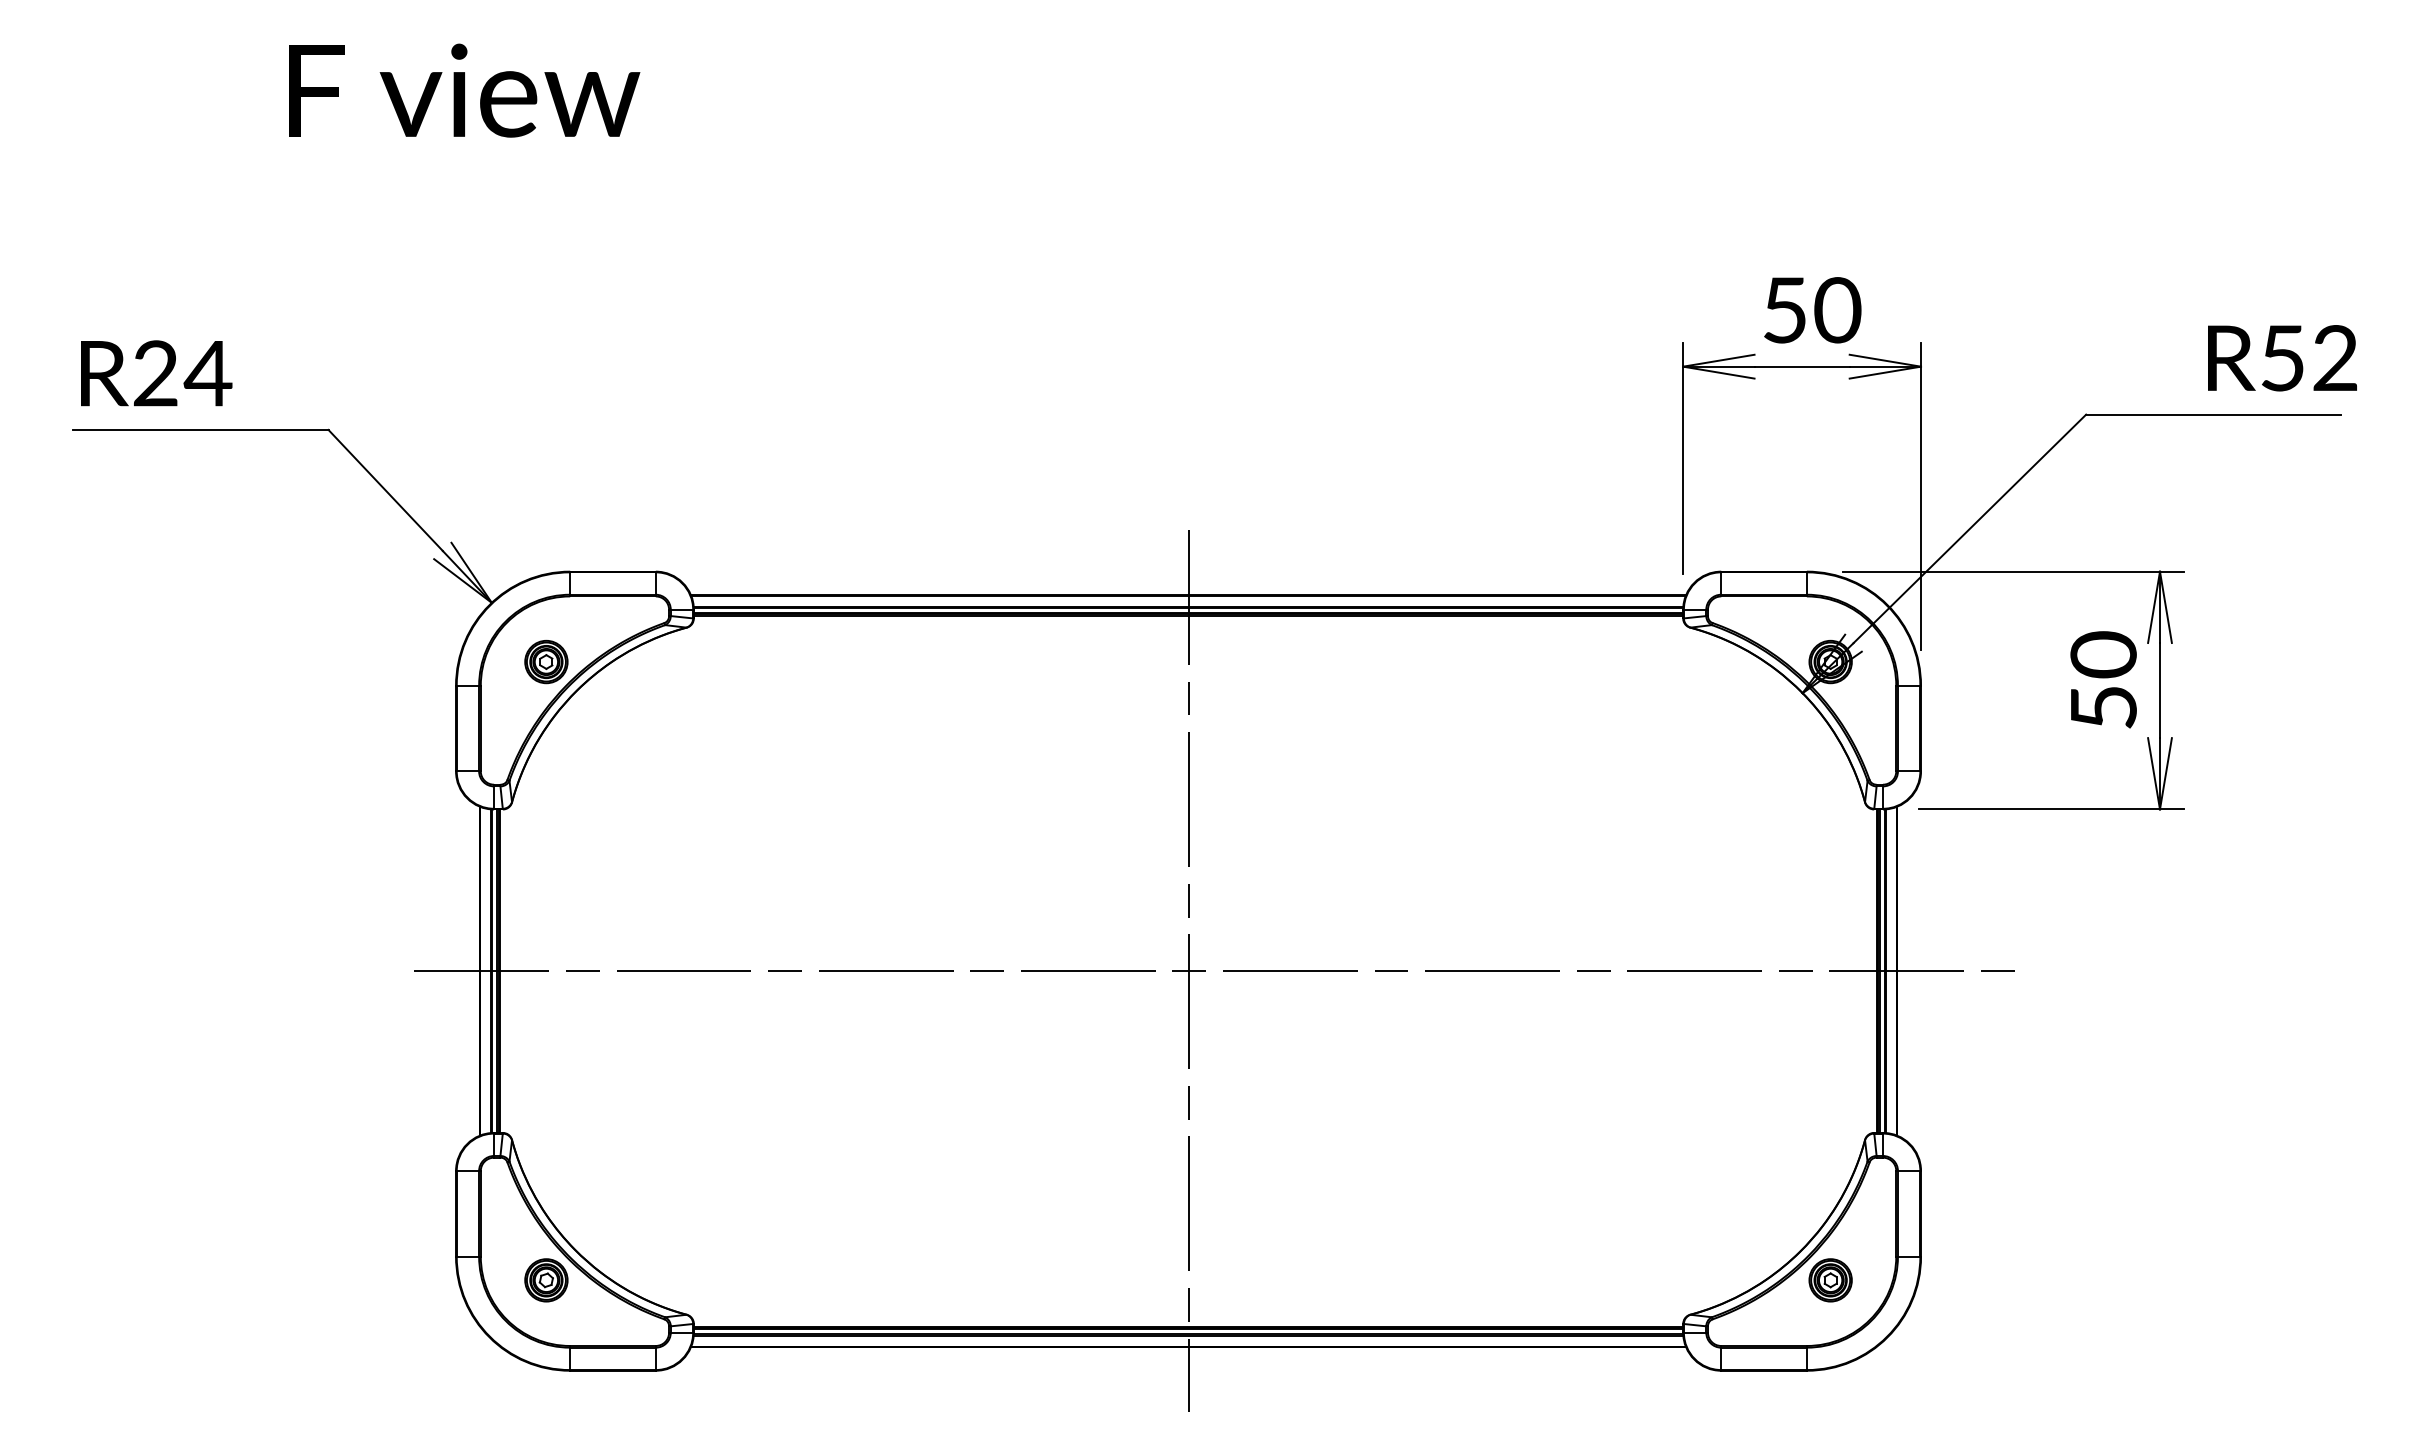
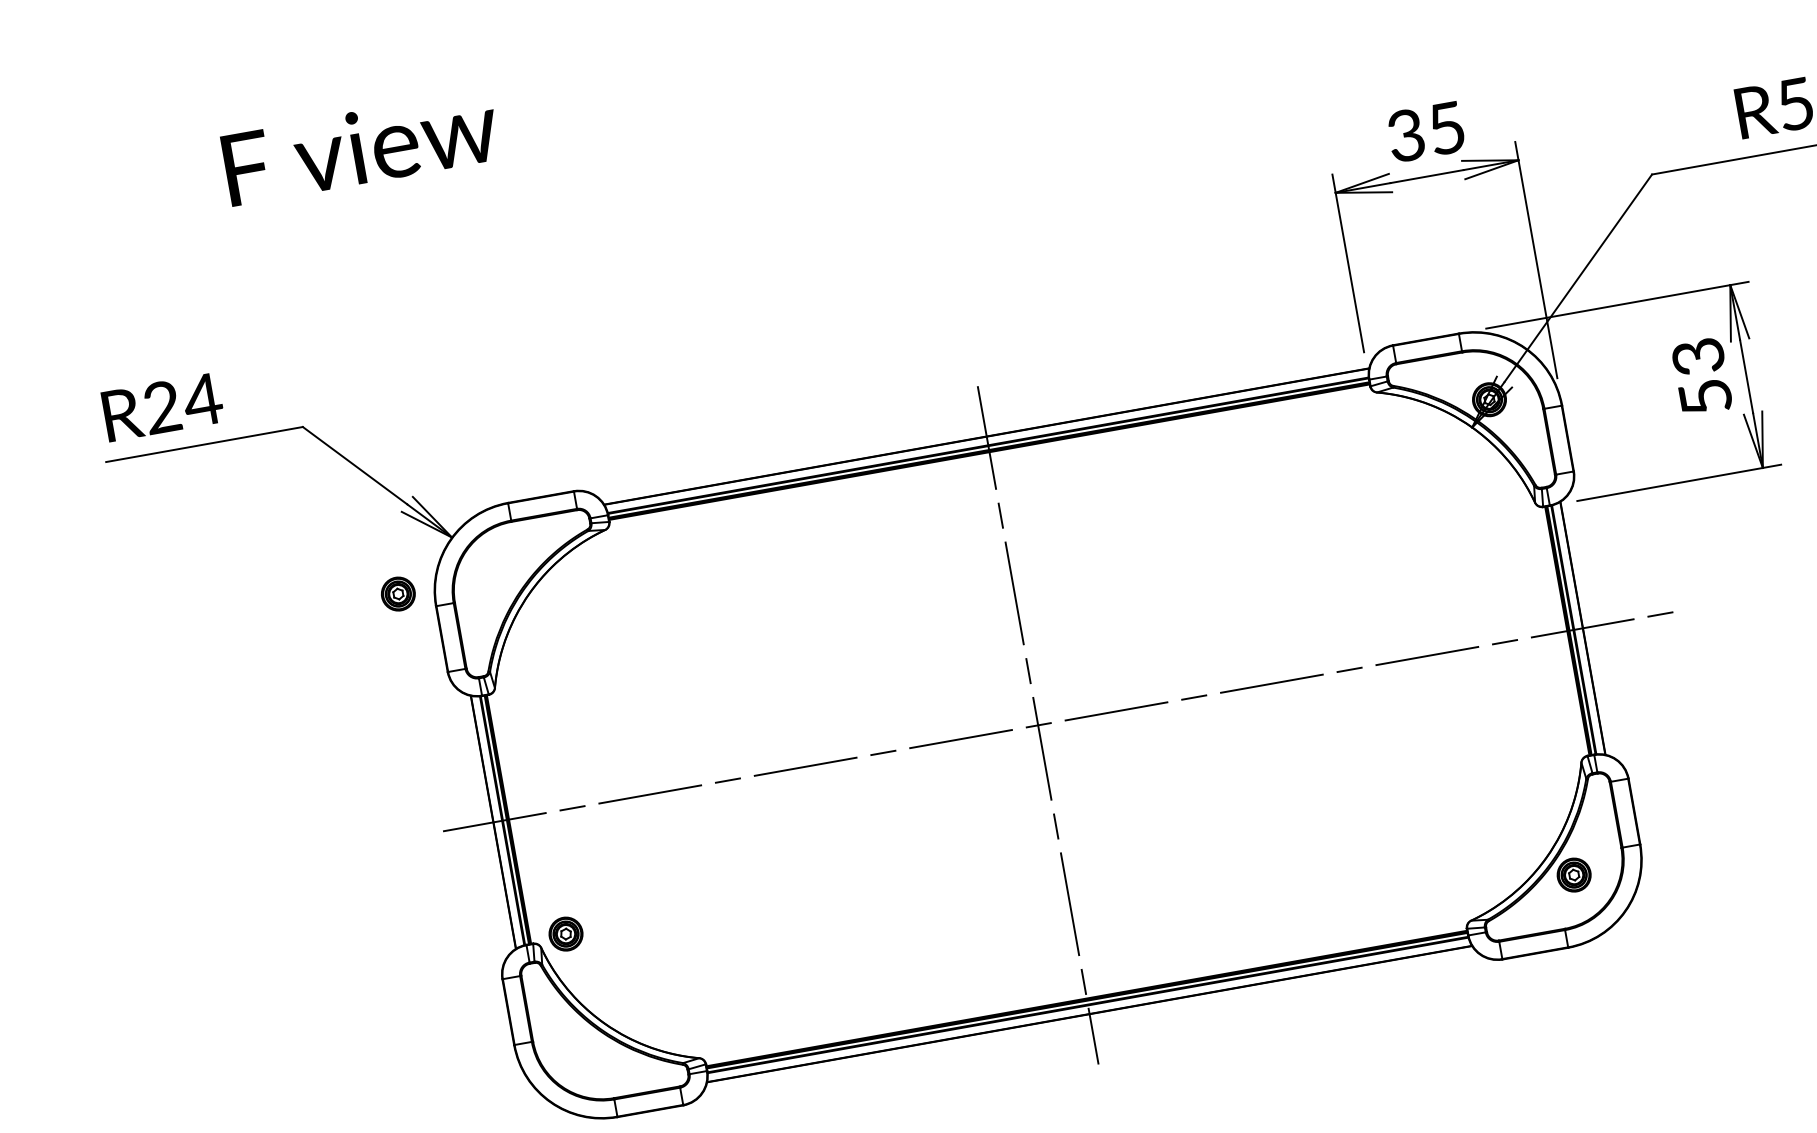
text: (1812, 310) -> (1427, 131), 50 -> 35
text: (2103, 654) -> (1698, 356), 50 -> 53
part: (546, 662) -> (398, 594), moved
part: (546, 1280) -> (566, 934), moved

